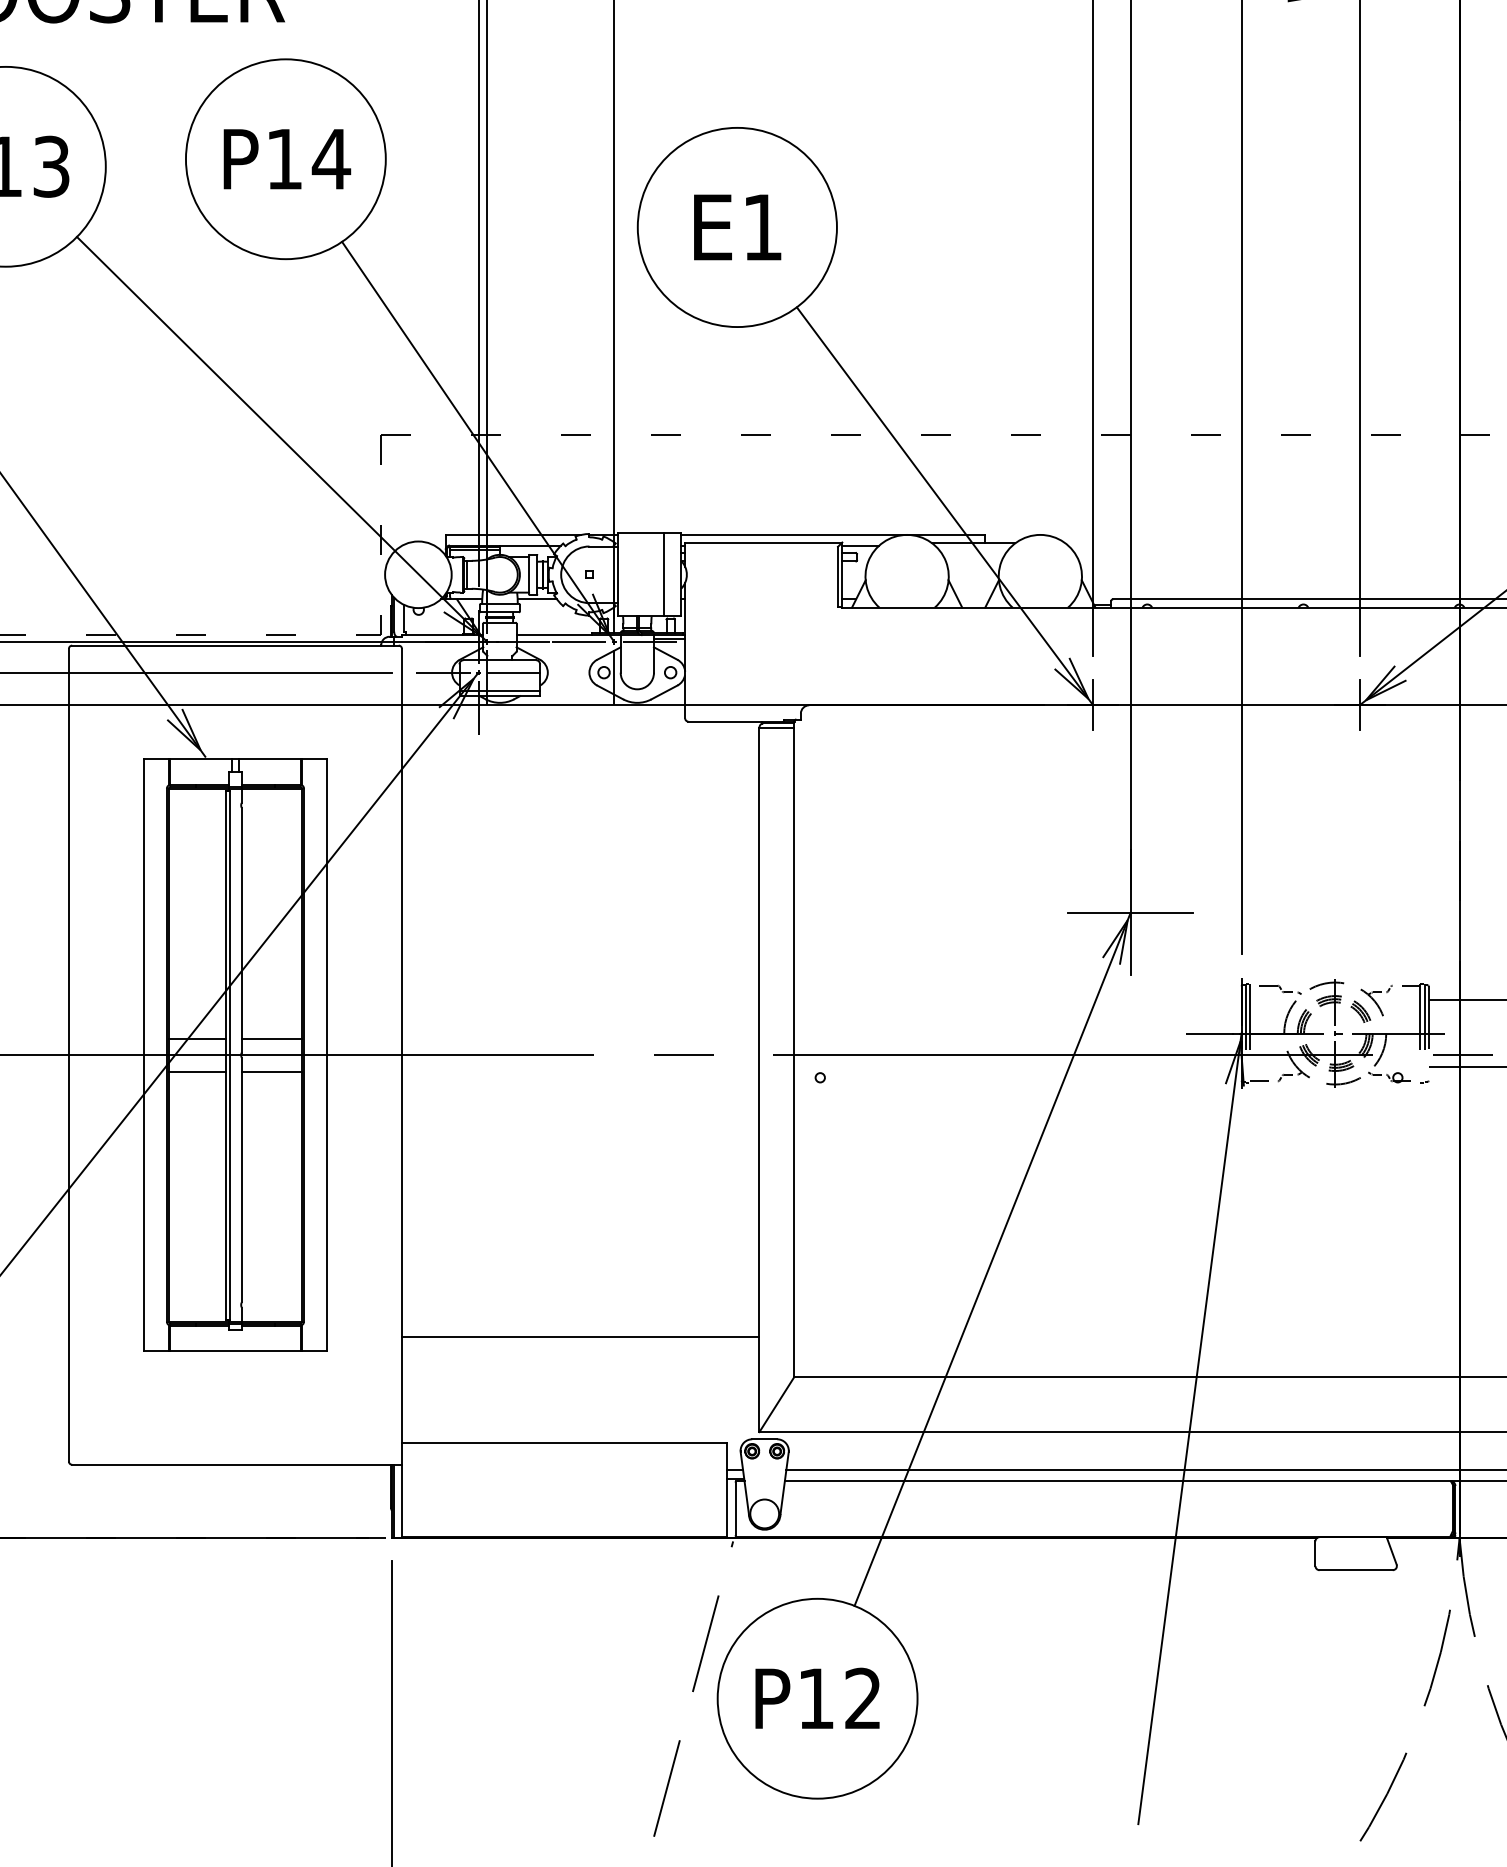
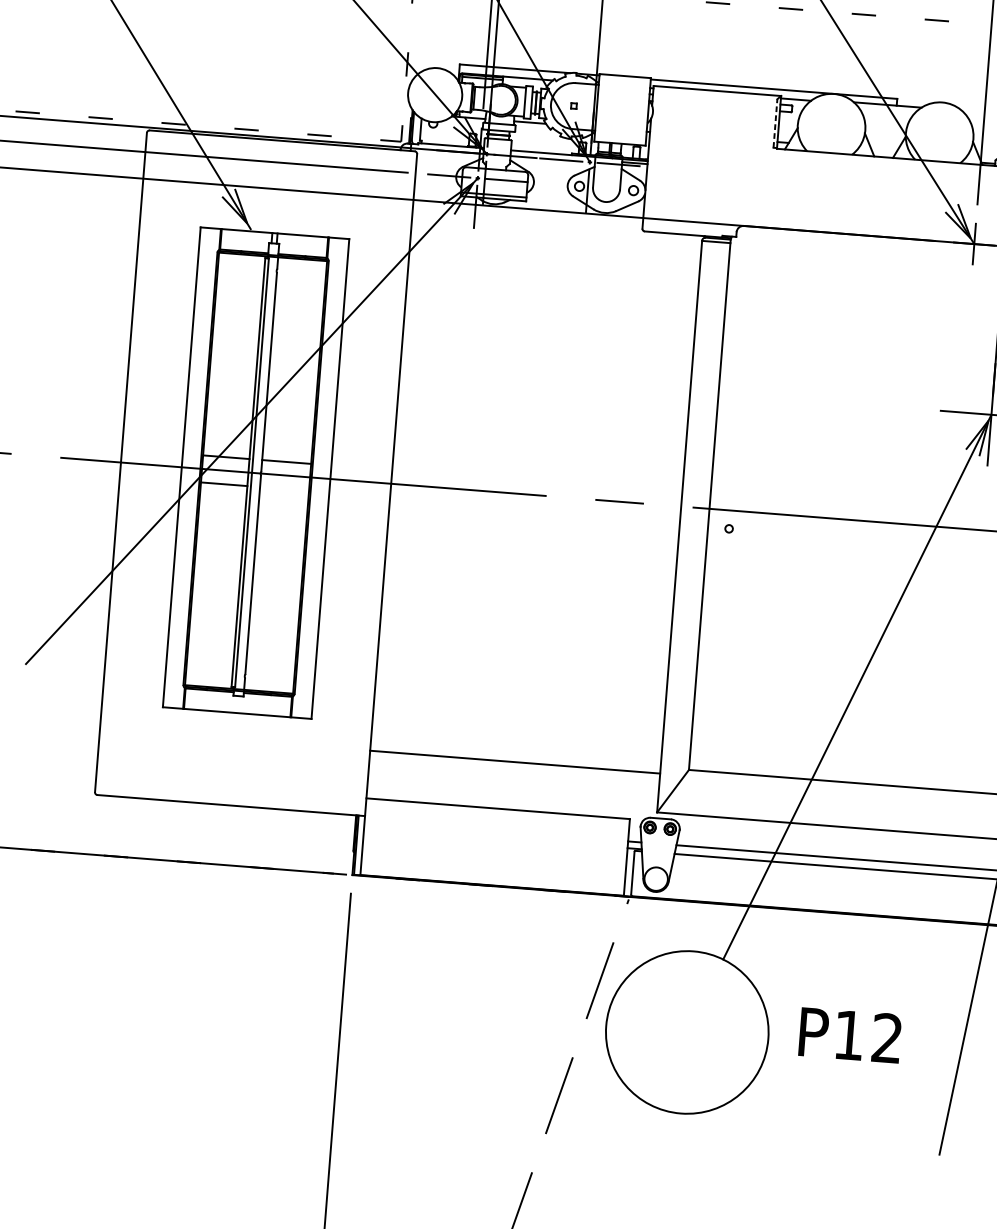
line: (664, 574) -> (634, 110), removed
line: (837, 576) -> (775, 123), solid -> dashed
line: (271, 1071) -> (284, 488), removed
line: (580, 1337) -> (514, 762), moved
text: (817, 1697) -> (850, 1034), moved

